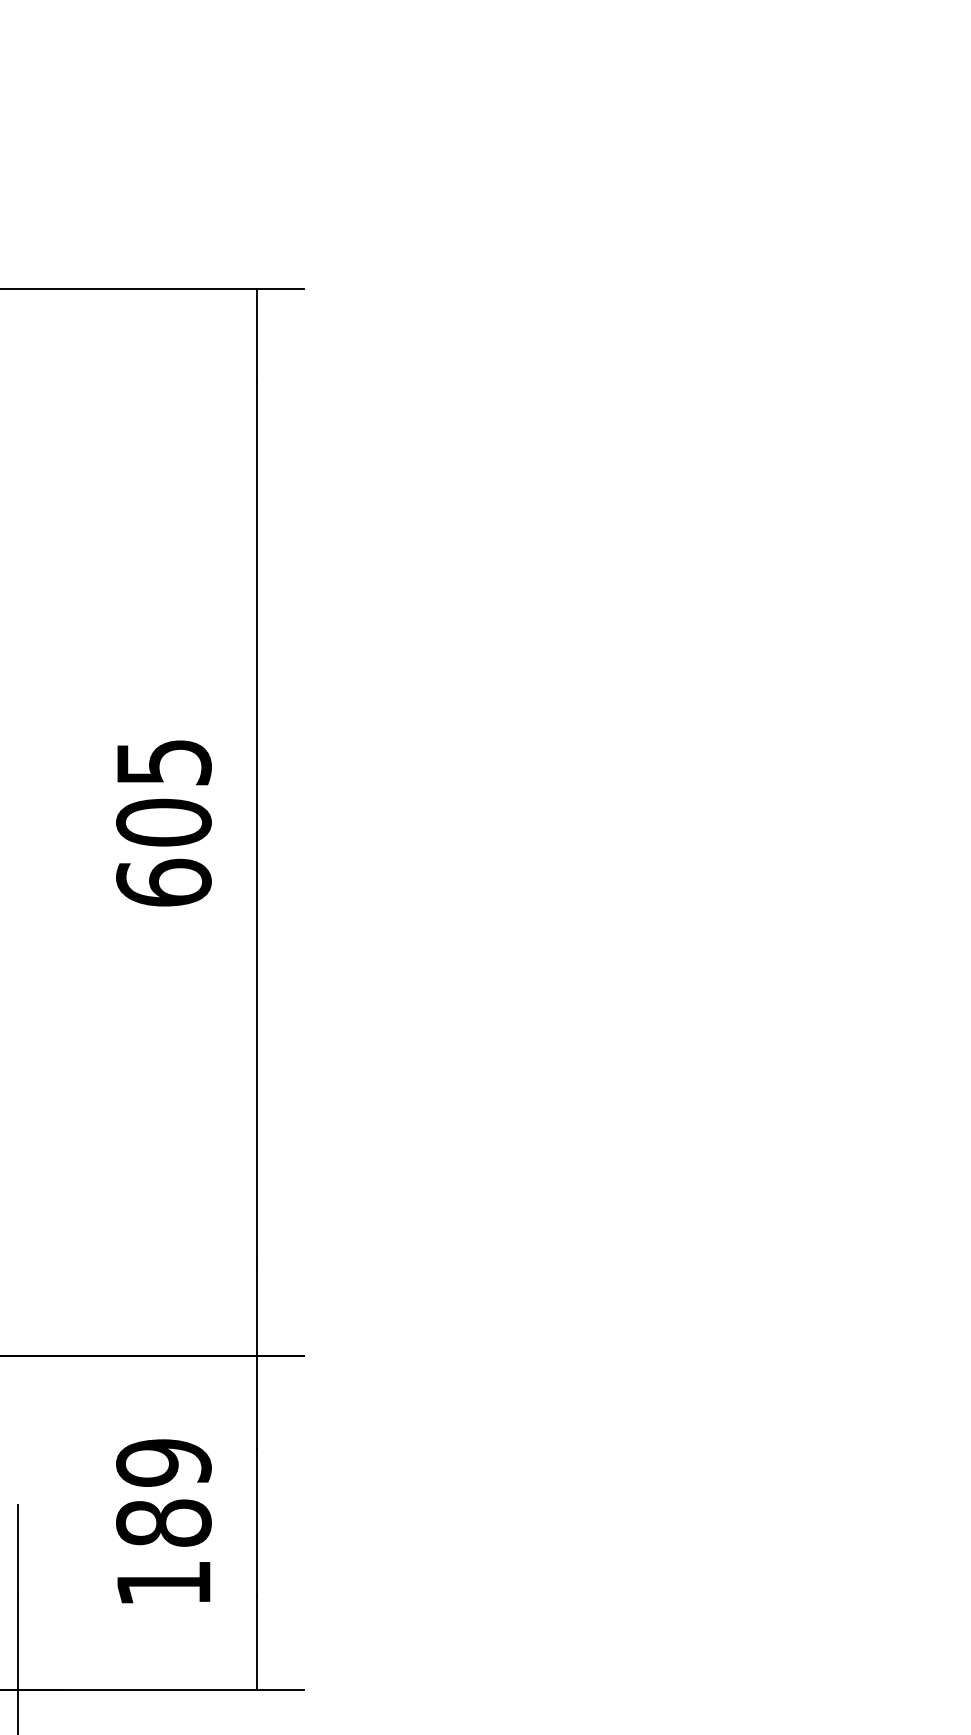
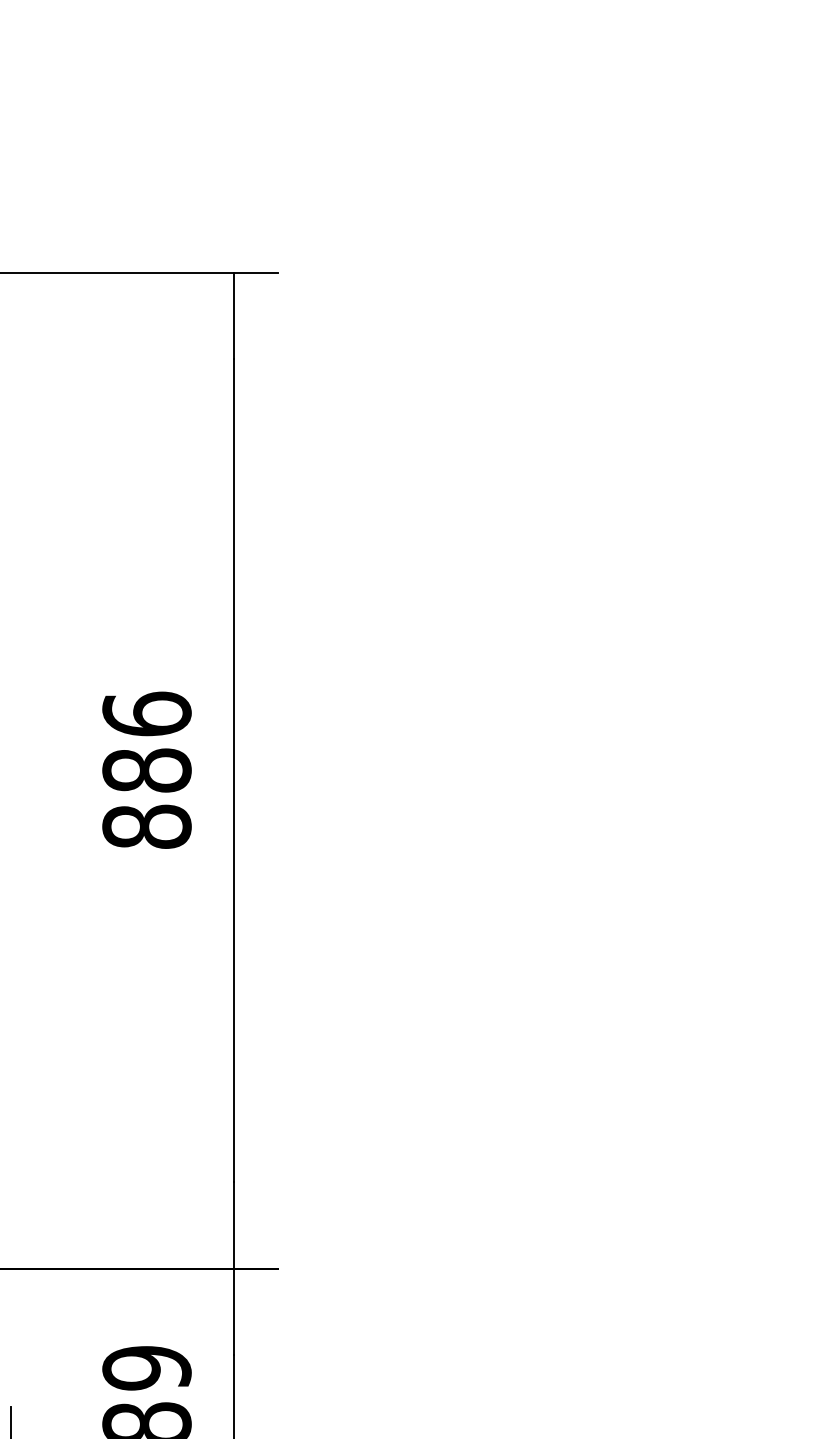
text: (163, 822) -> (146, 770), 605 -> 886

